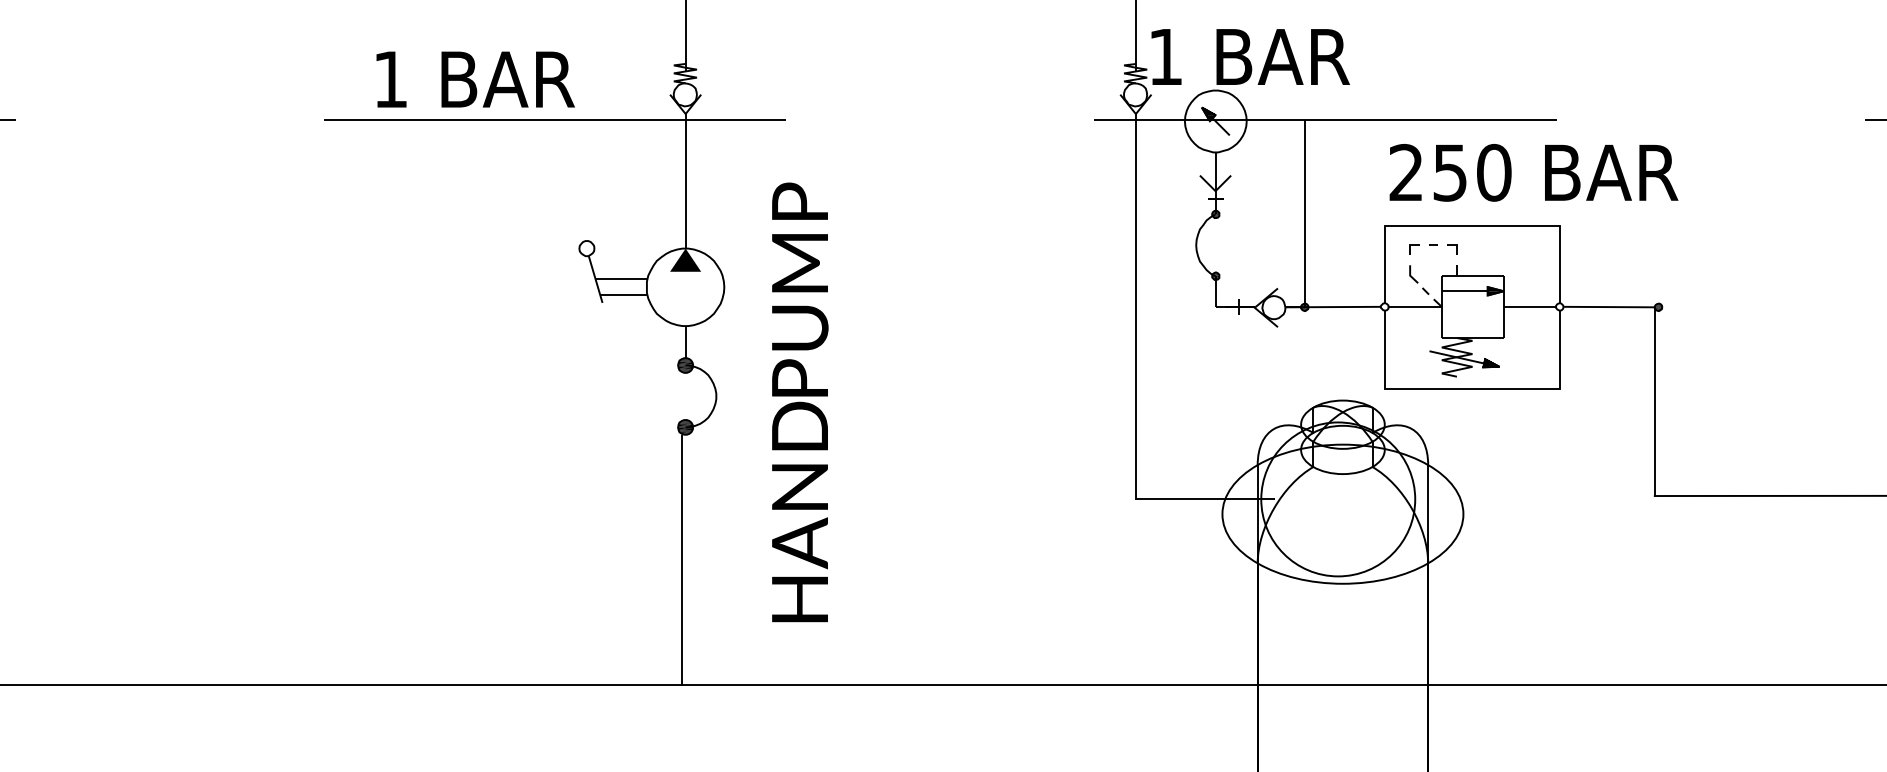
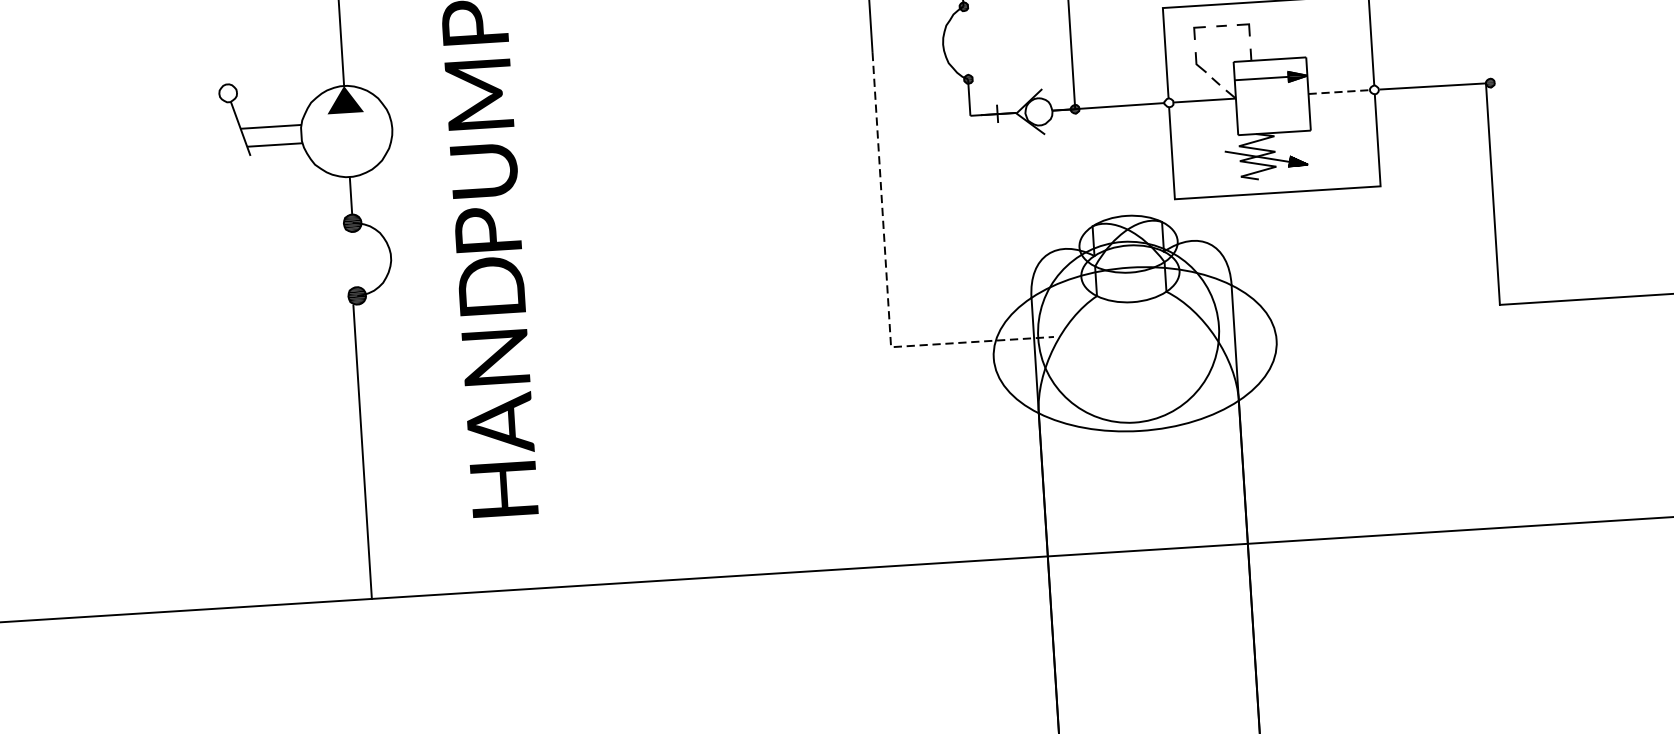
line: (1530, 306) -> (1340, 91), solid -> dashed
line: (1135, 444) -> (886, 282), solid -> dashed

